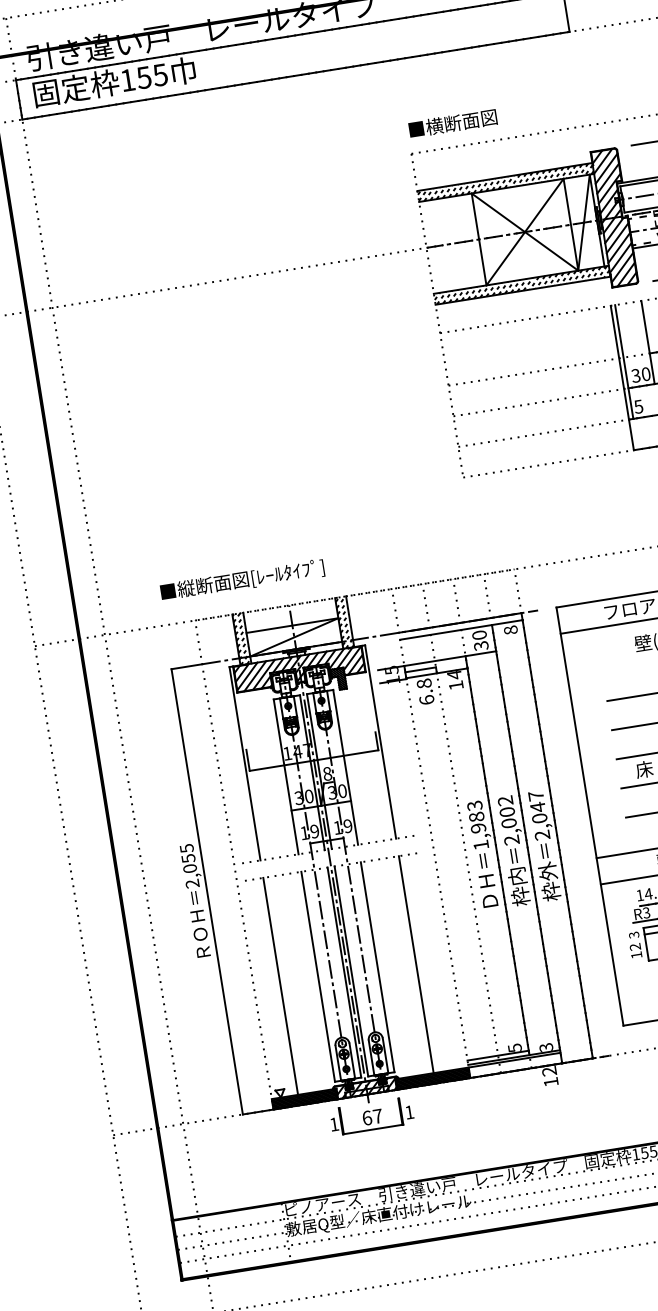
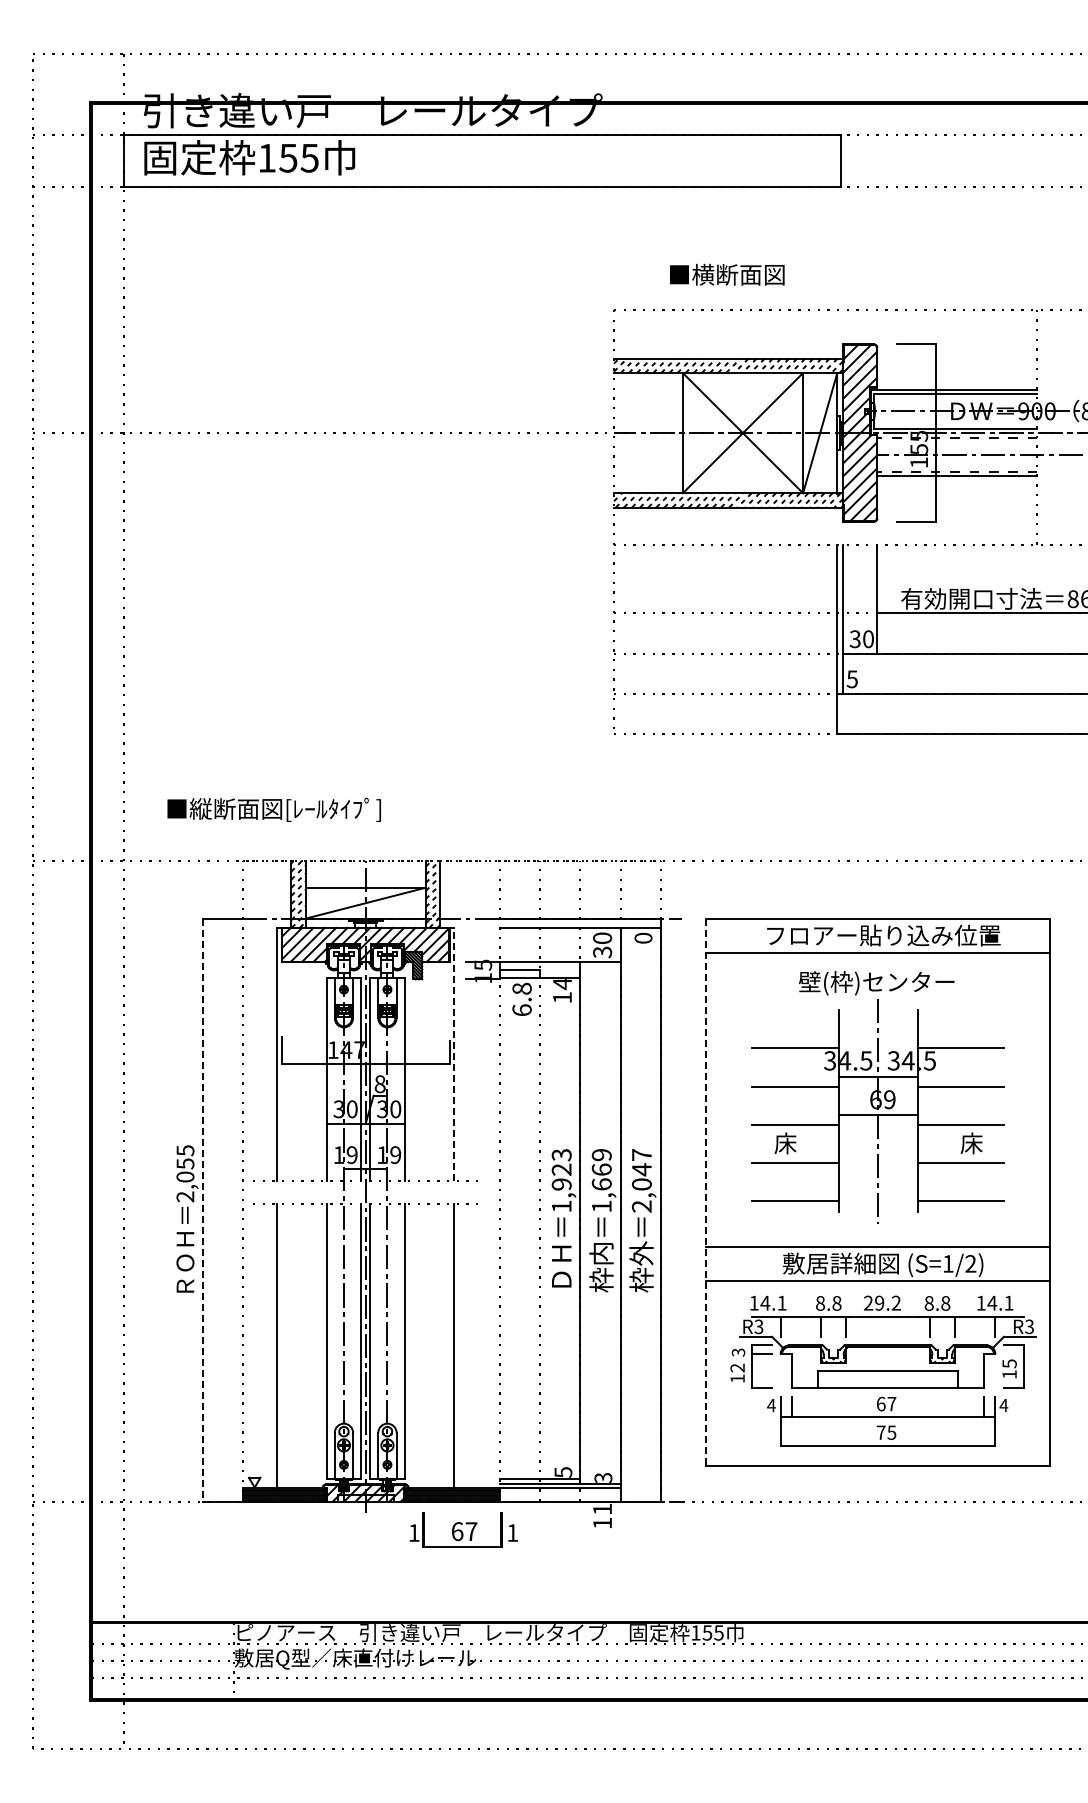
text: (453, 123) -> (727, 274), moved
text: (241, 580) -> (273, 809), moved
text: (510, 629) -> (643, 937), 8 -> 0
line: (380, 742) -> (454, 1054), solid -> dashed
text: (476, 816) -> (561, 1169), 1,983 -> 1,923
line: (590, 816) -> (706, 1192), solid -> dashed
text: (508, 820) -> (601, 1180), 2,002 -> 1,669
line: (207, 892) -> (202, 1210), solid -> dashed
text: (549, 1071) -> (602, 1509), 12 -> 11
part: (371, 1115) -> (463, 1529), moved

